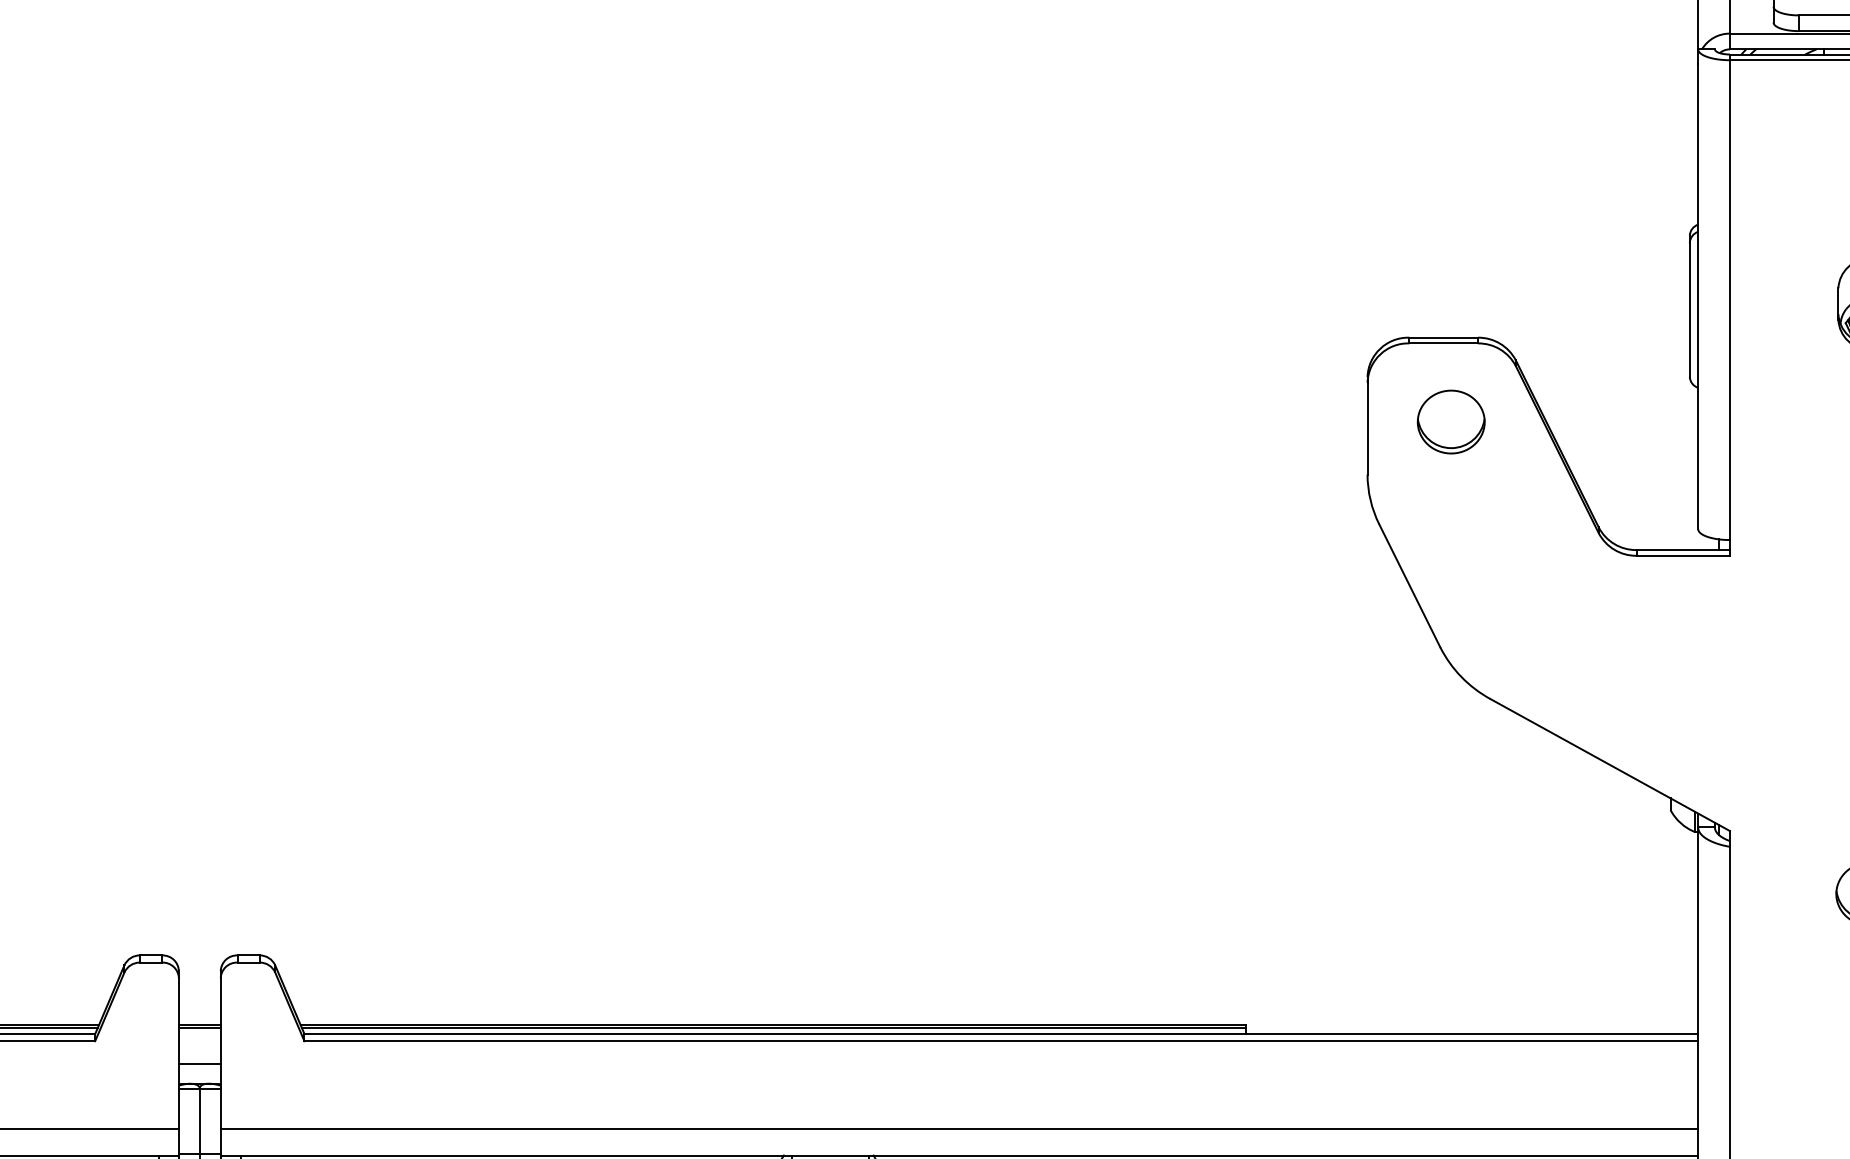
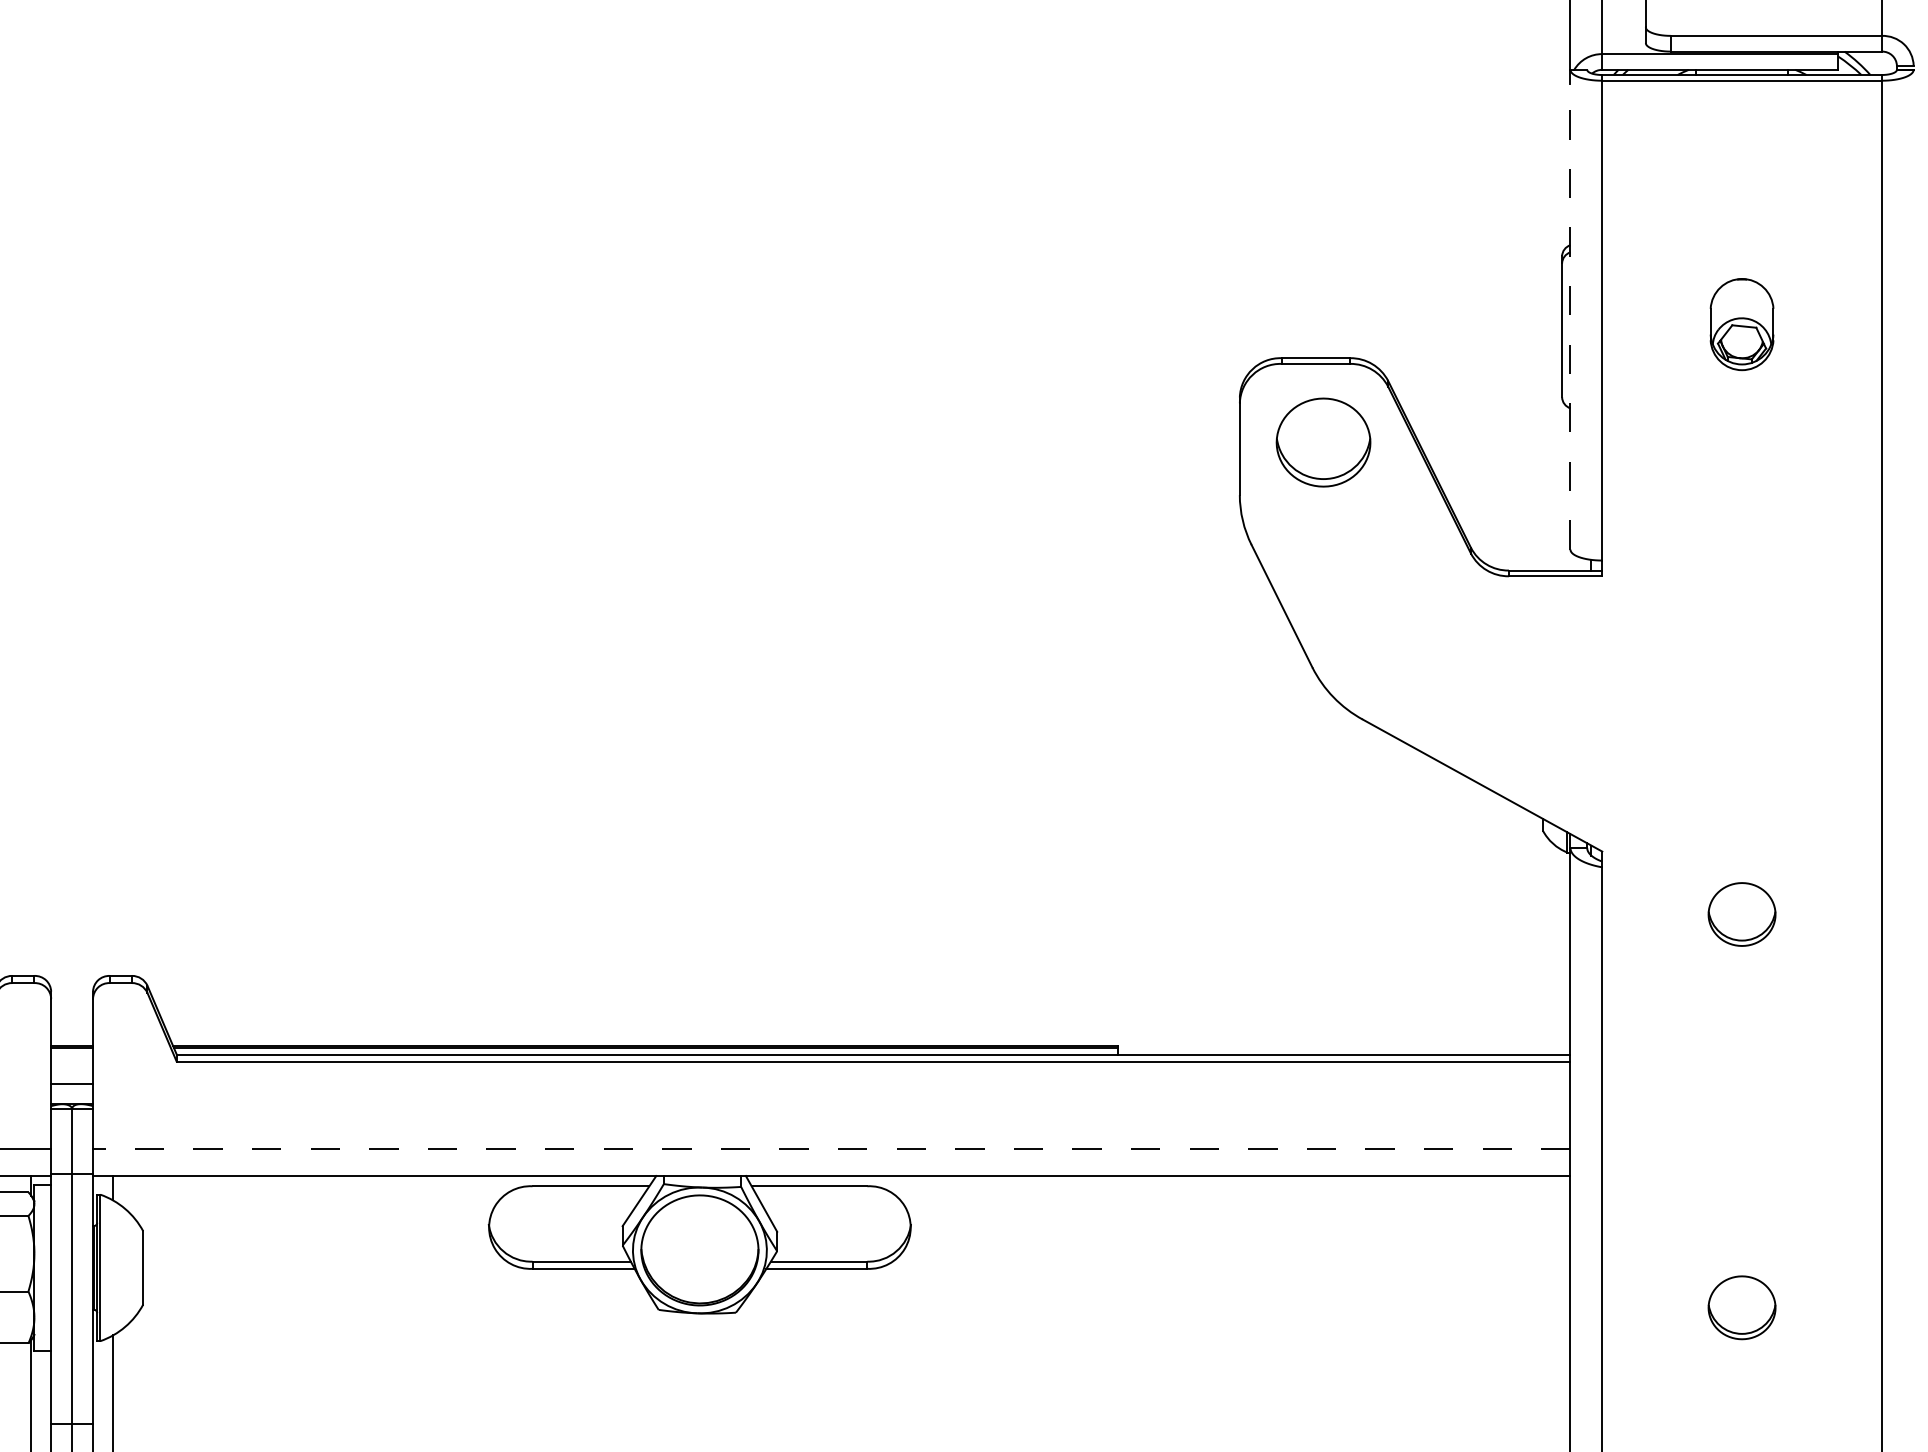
line: (1698, 296) -> (1570, 316), solid -> dashed
part: (1451, 422) -> (1323, 442), size x1.4
line: (959, 1129) -> (831, 1149), solid -> dashed

